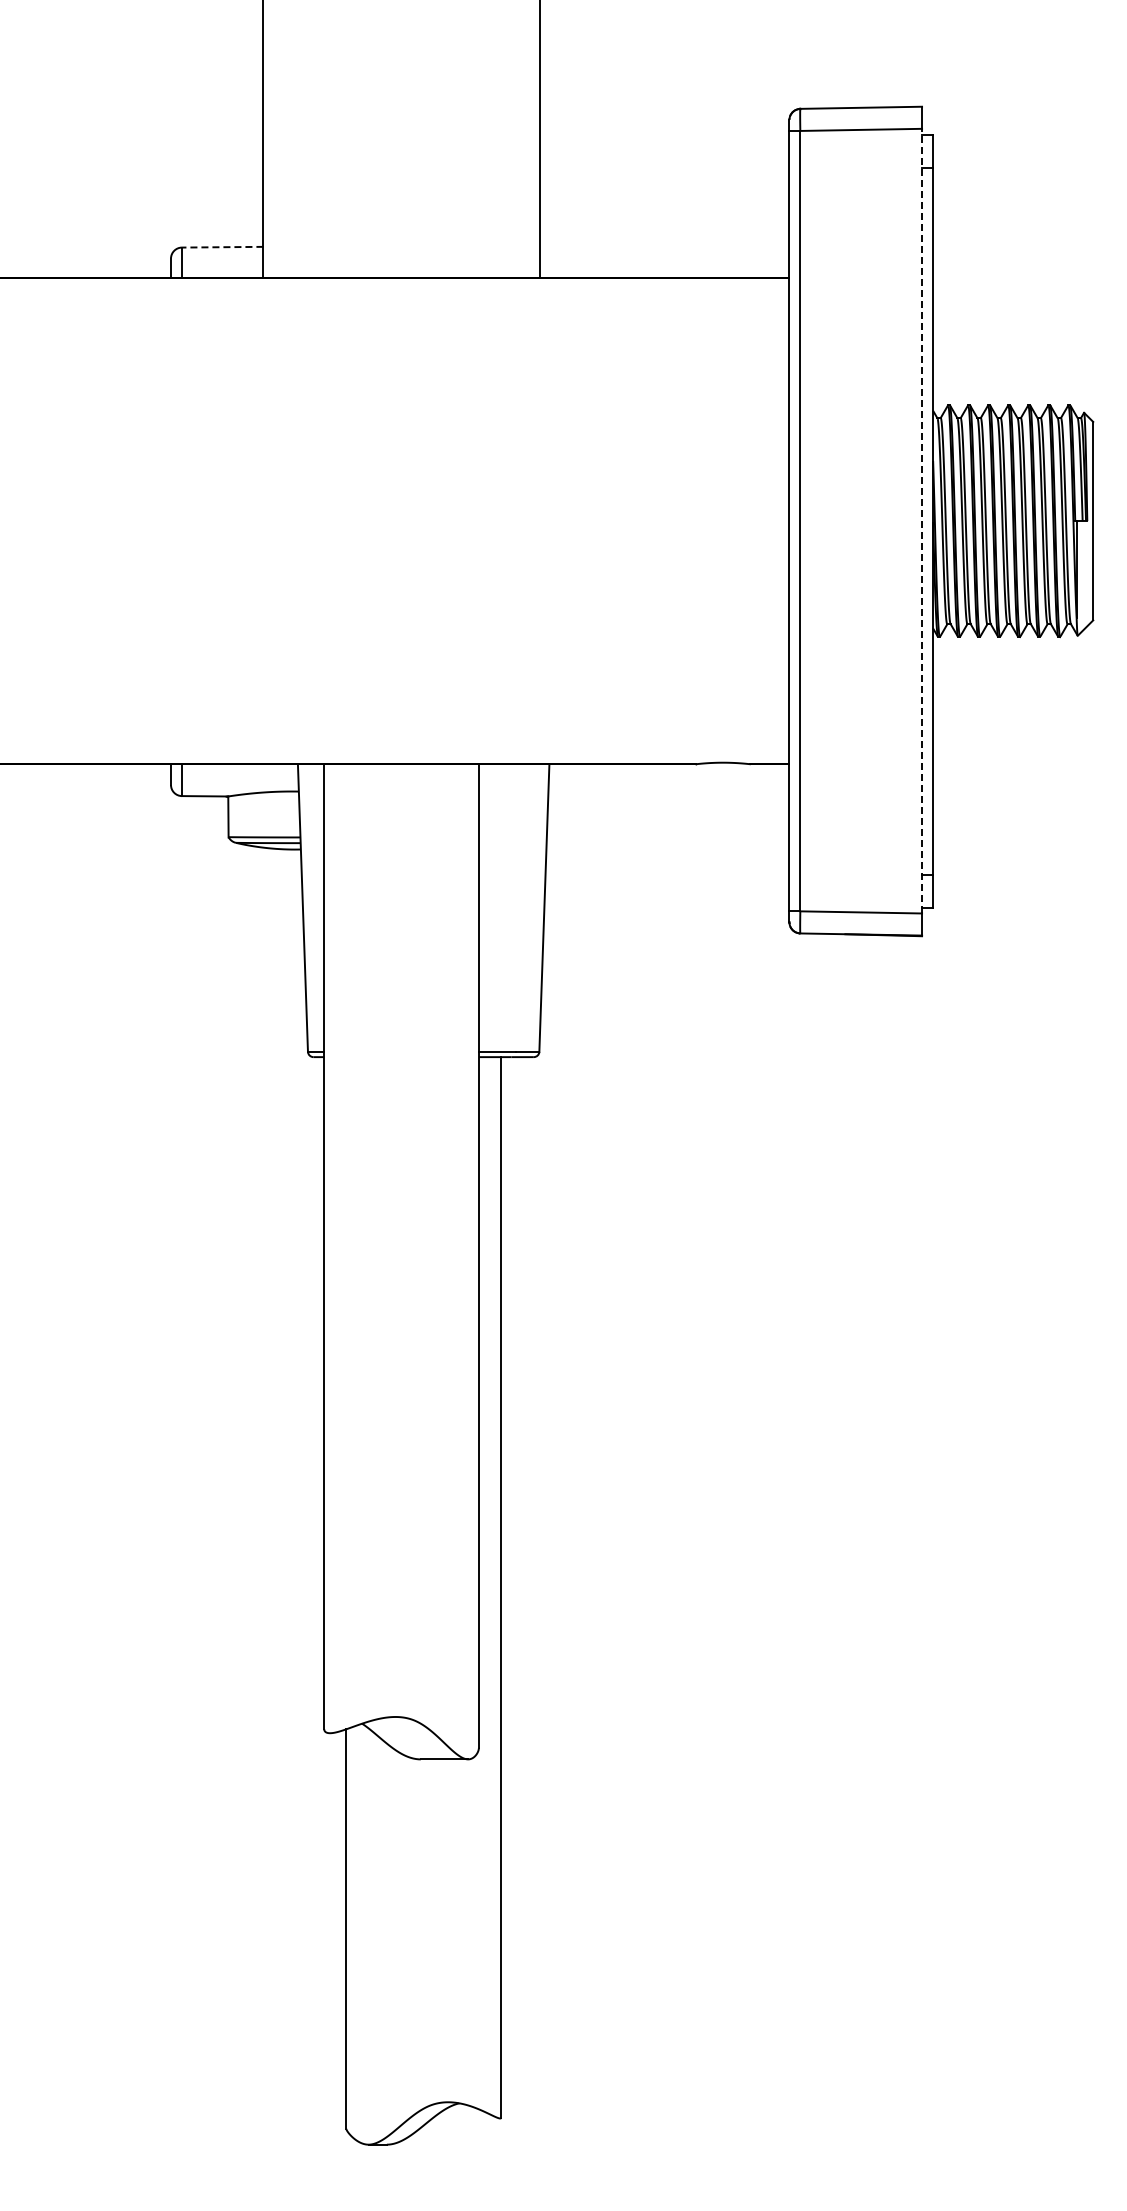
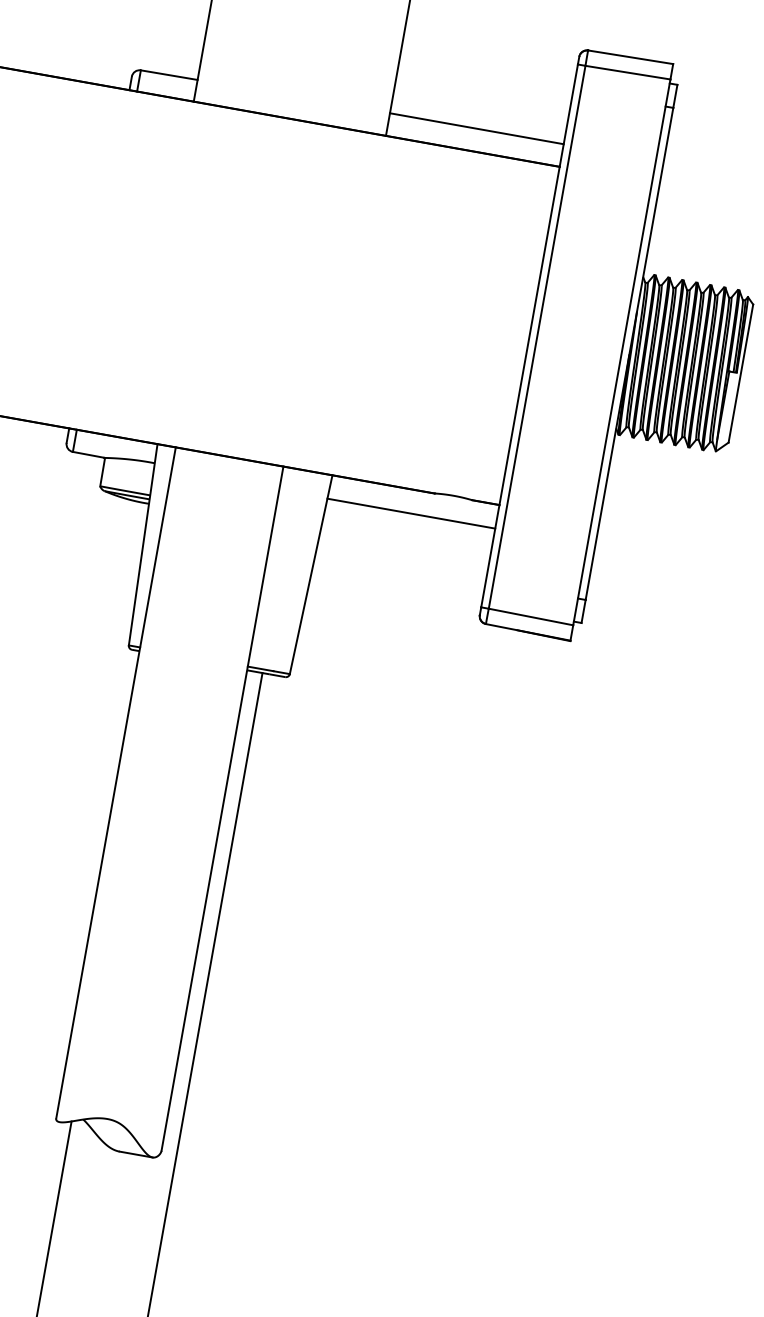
line: (664, 245) -> (476, 128), added
line: (222, 247) -> (169, 75), dashed -> solid
line: (922, 520) -> (622, 351), dashed -> solid
line: (668, 798) -> (411, 513), added

